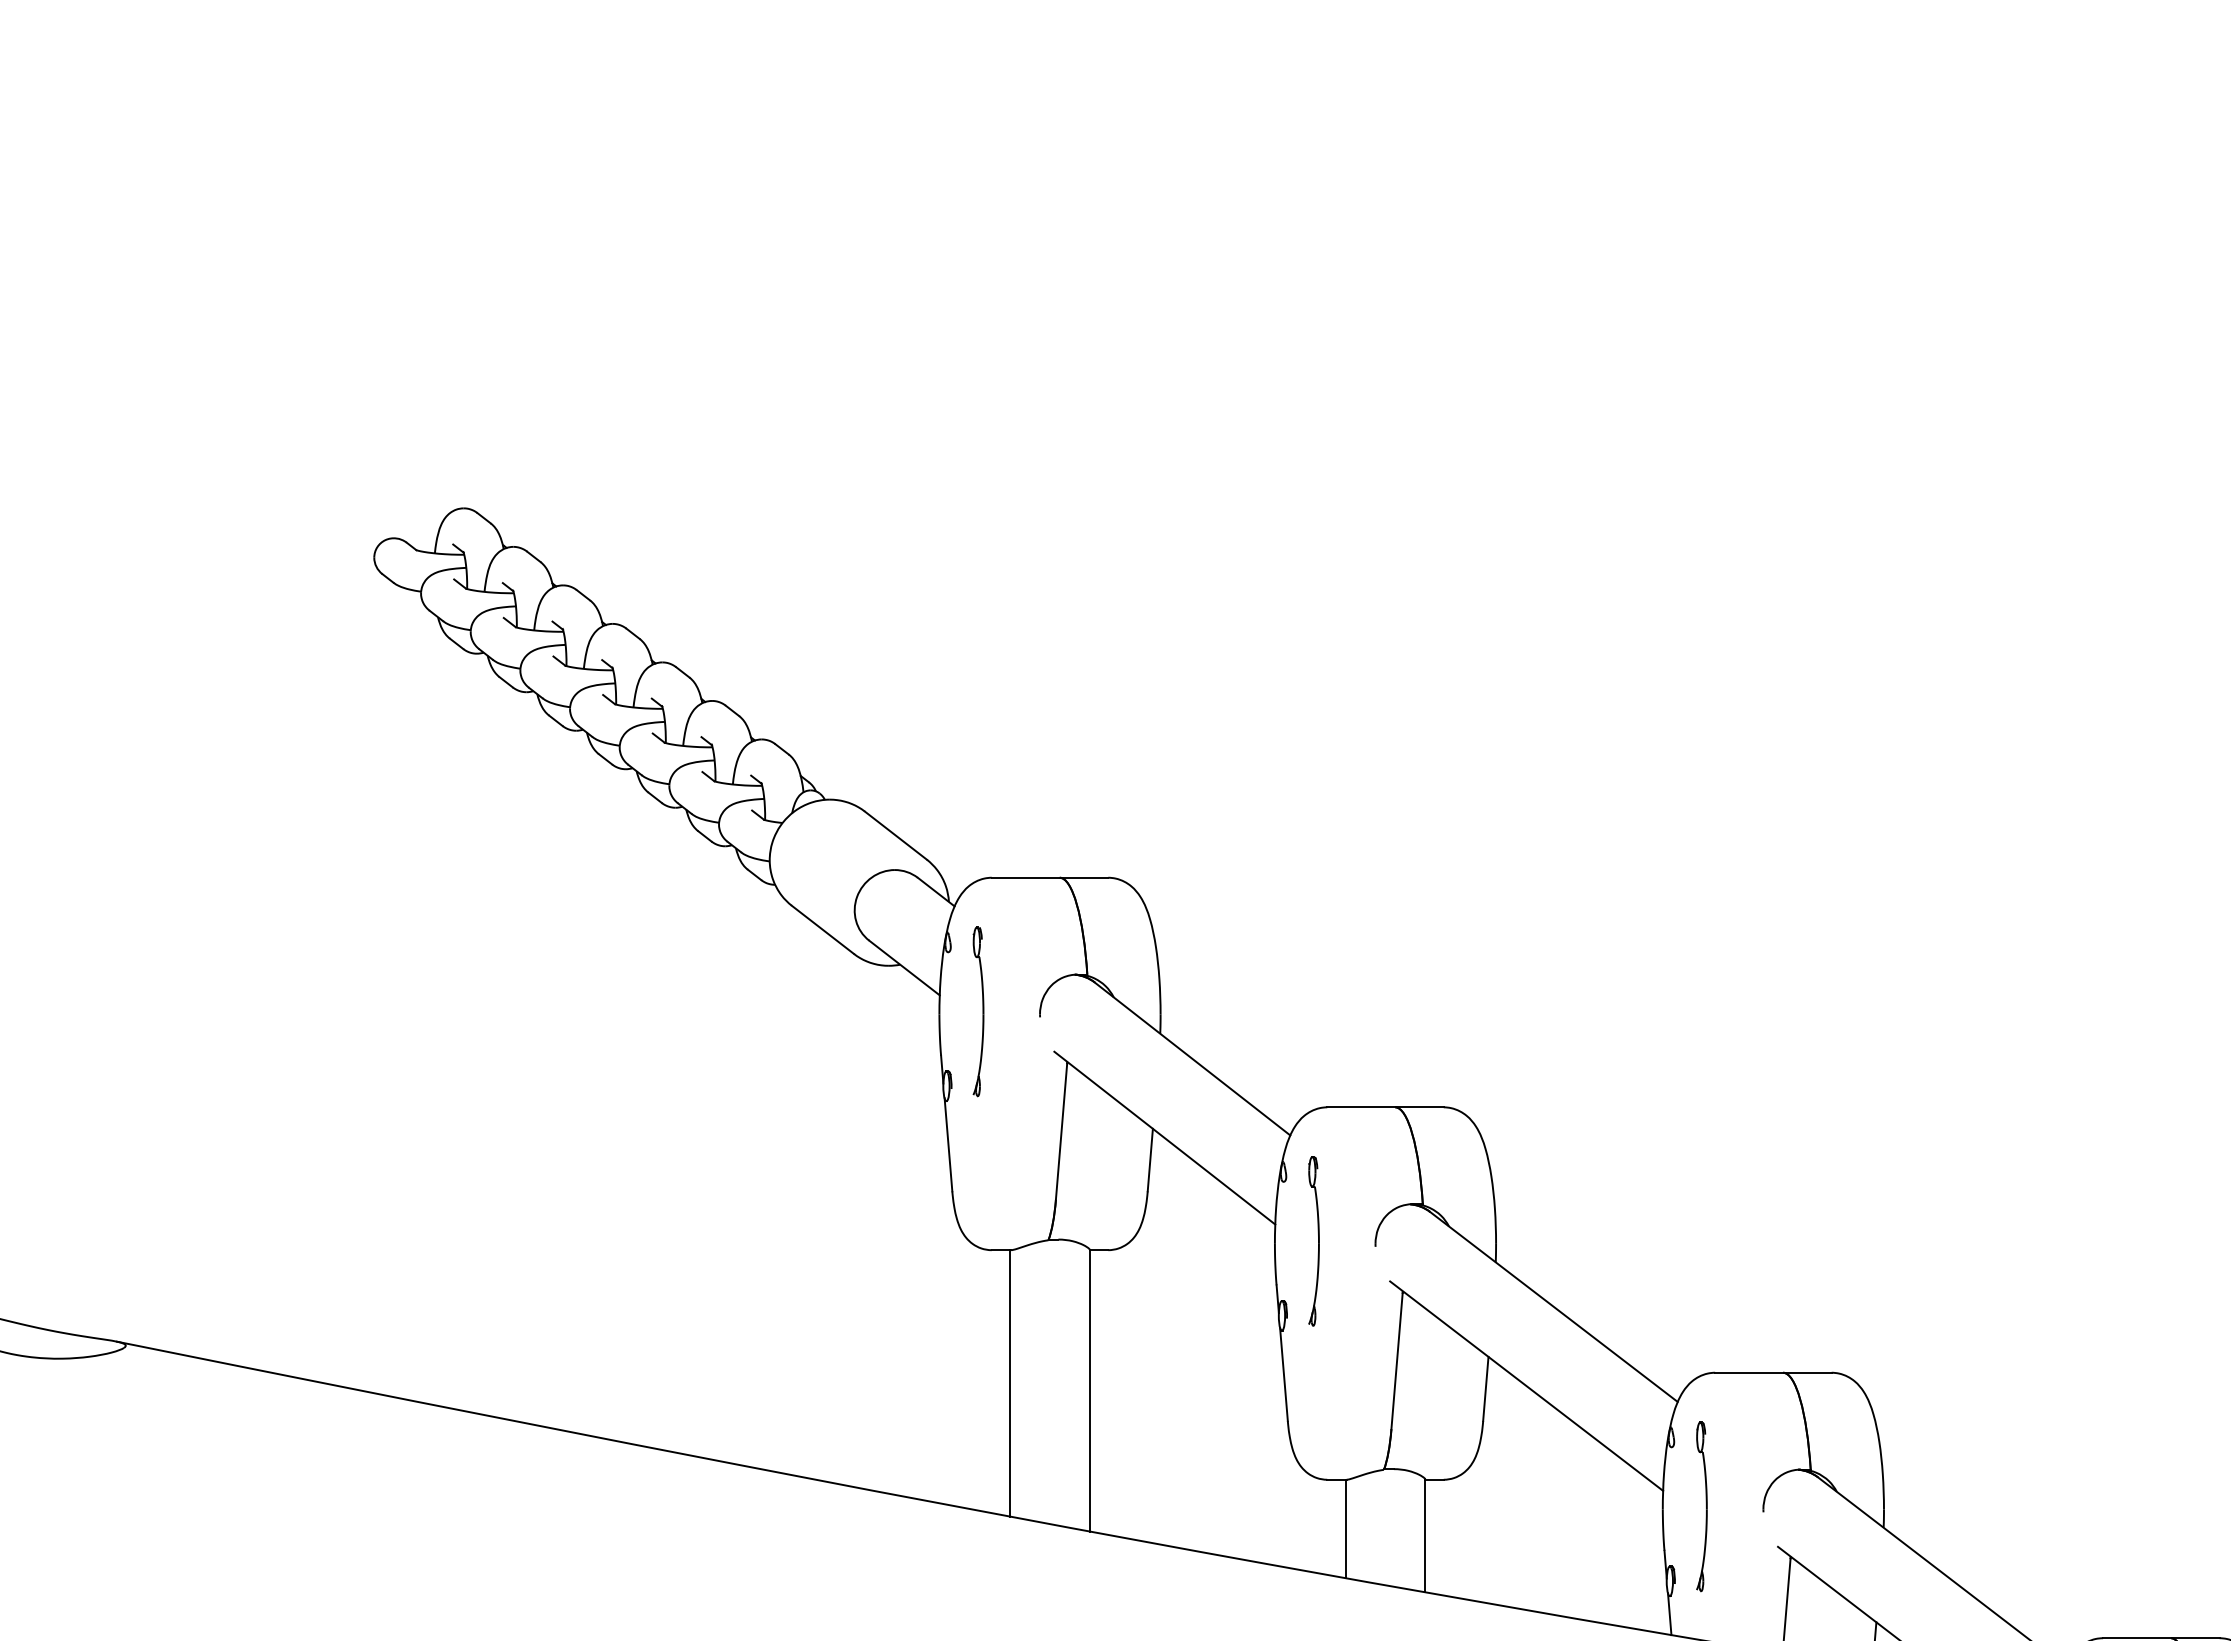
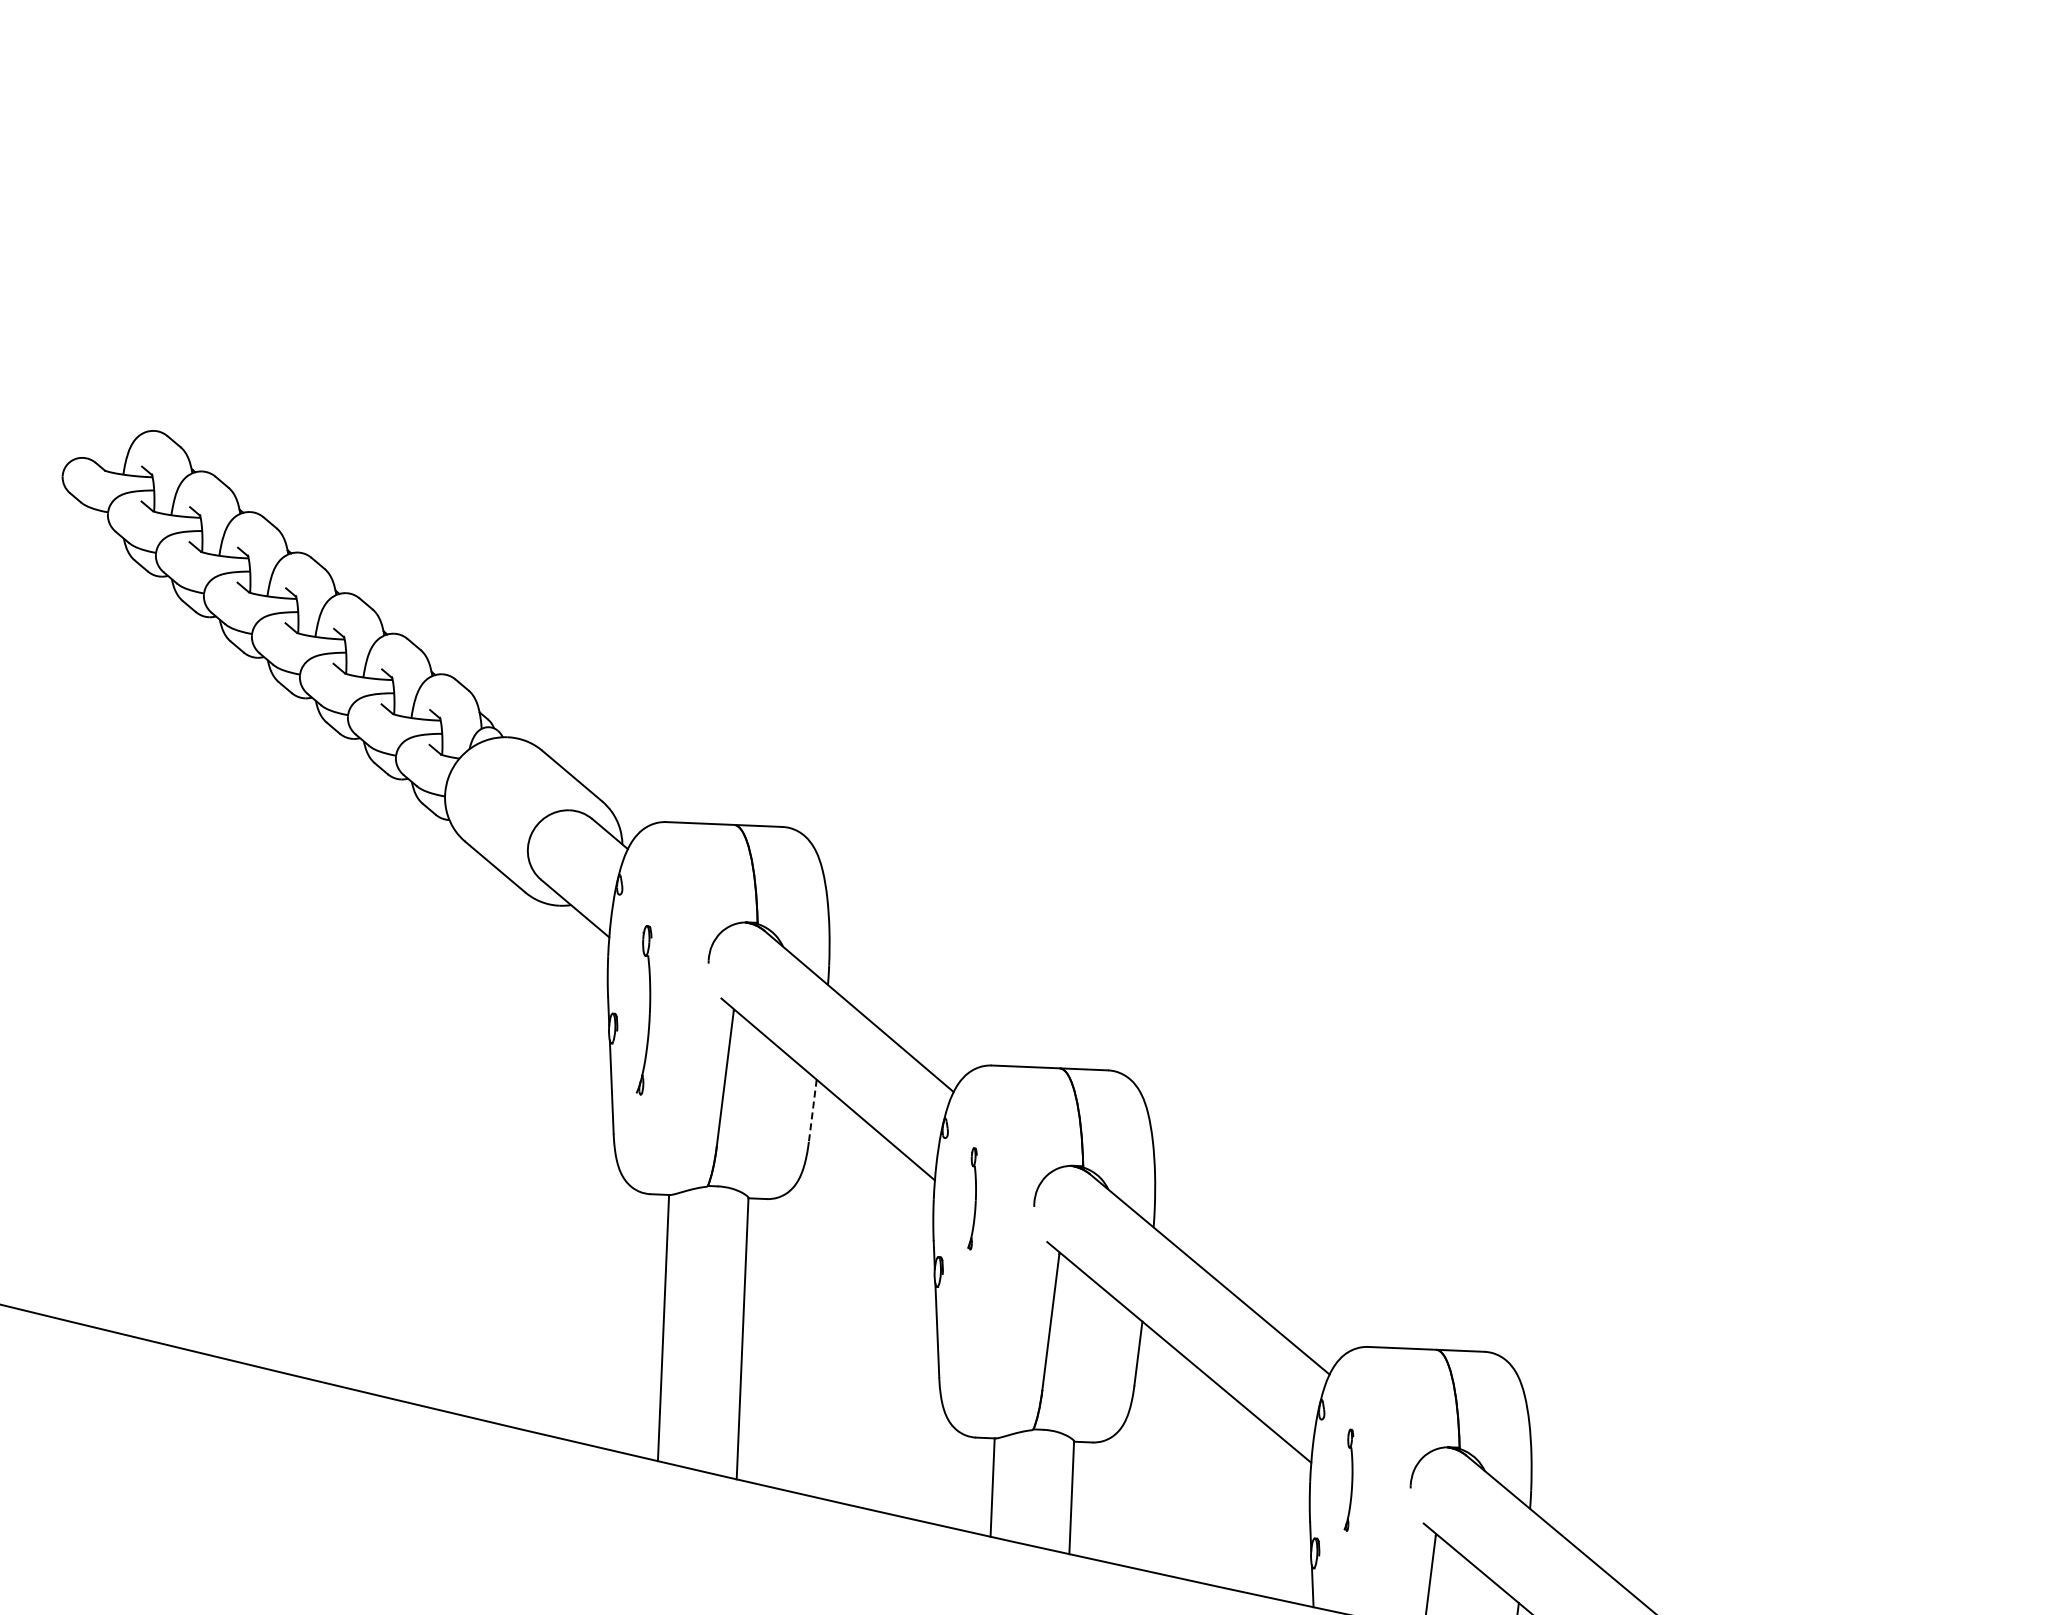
part: (978, 1011) -> (645, 1010), moved
line: (1150, 1160) -> (812, 1111), solid -> dashed
part: (1313, 1241) -> (972, 1198), size x0.6
part: (1701, 1506) -> (1348, 1480), size x0.6

